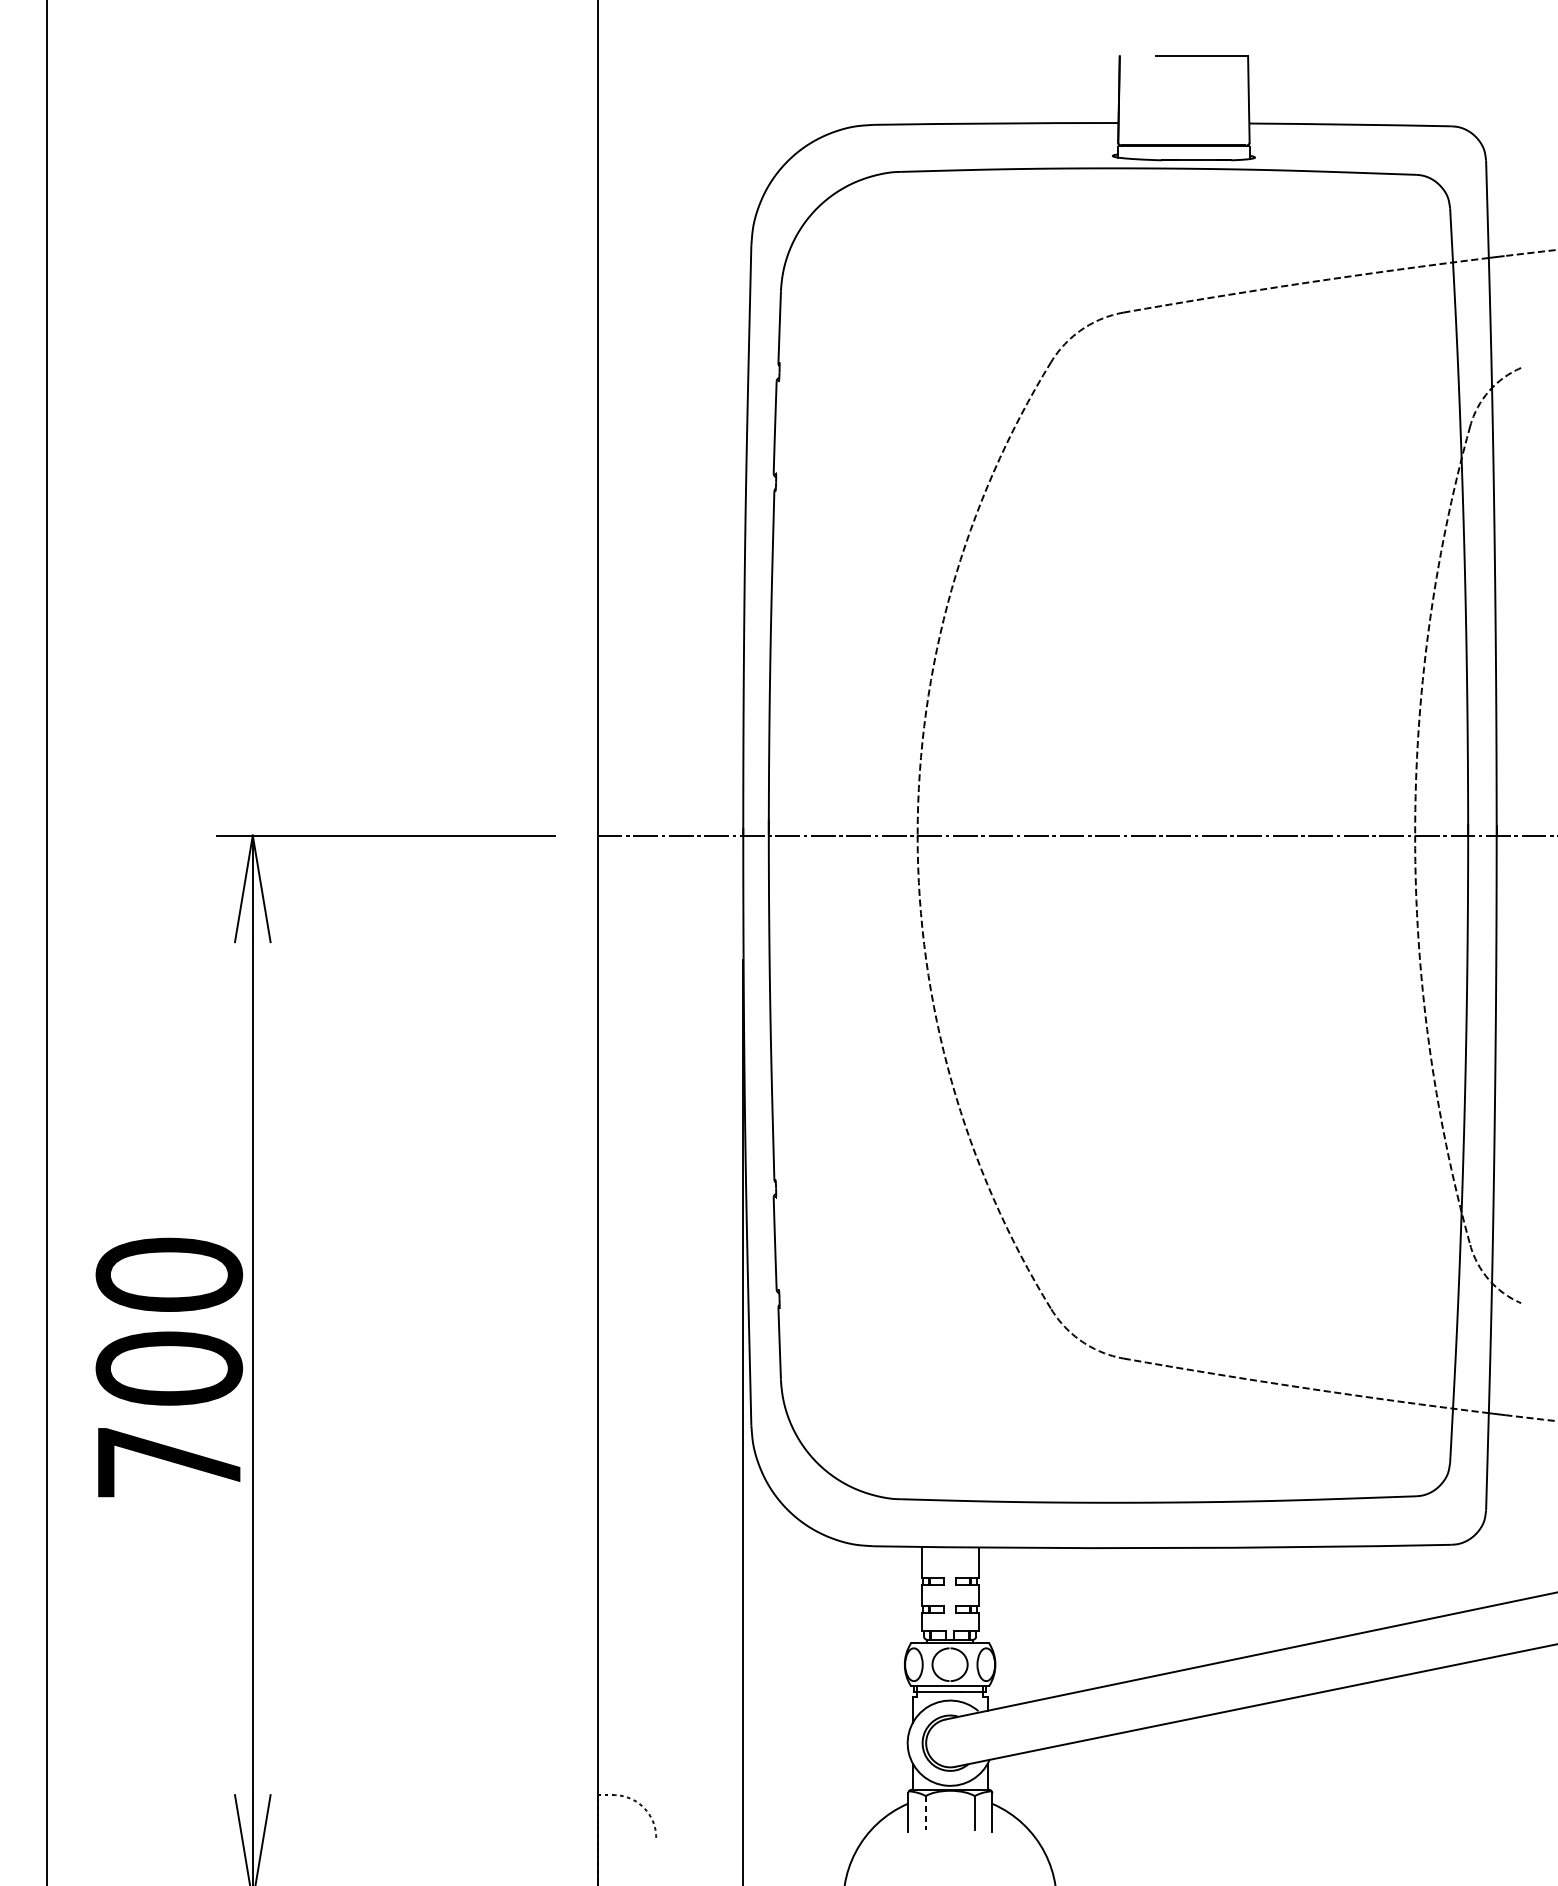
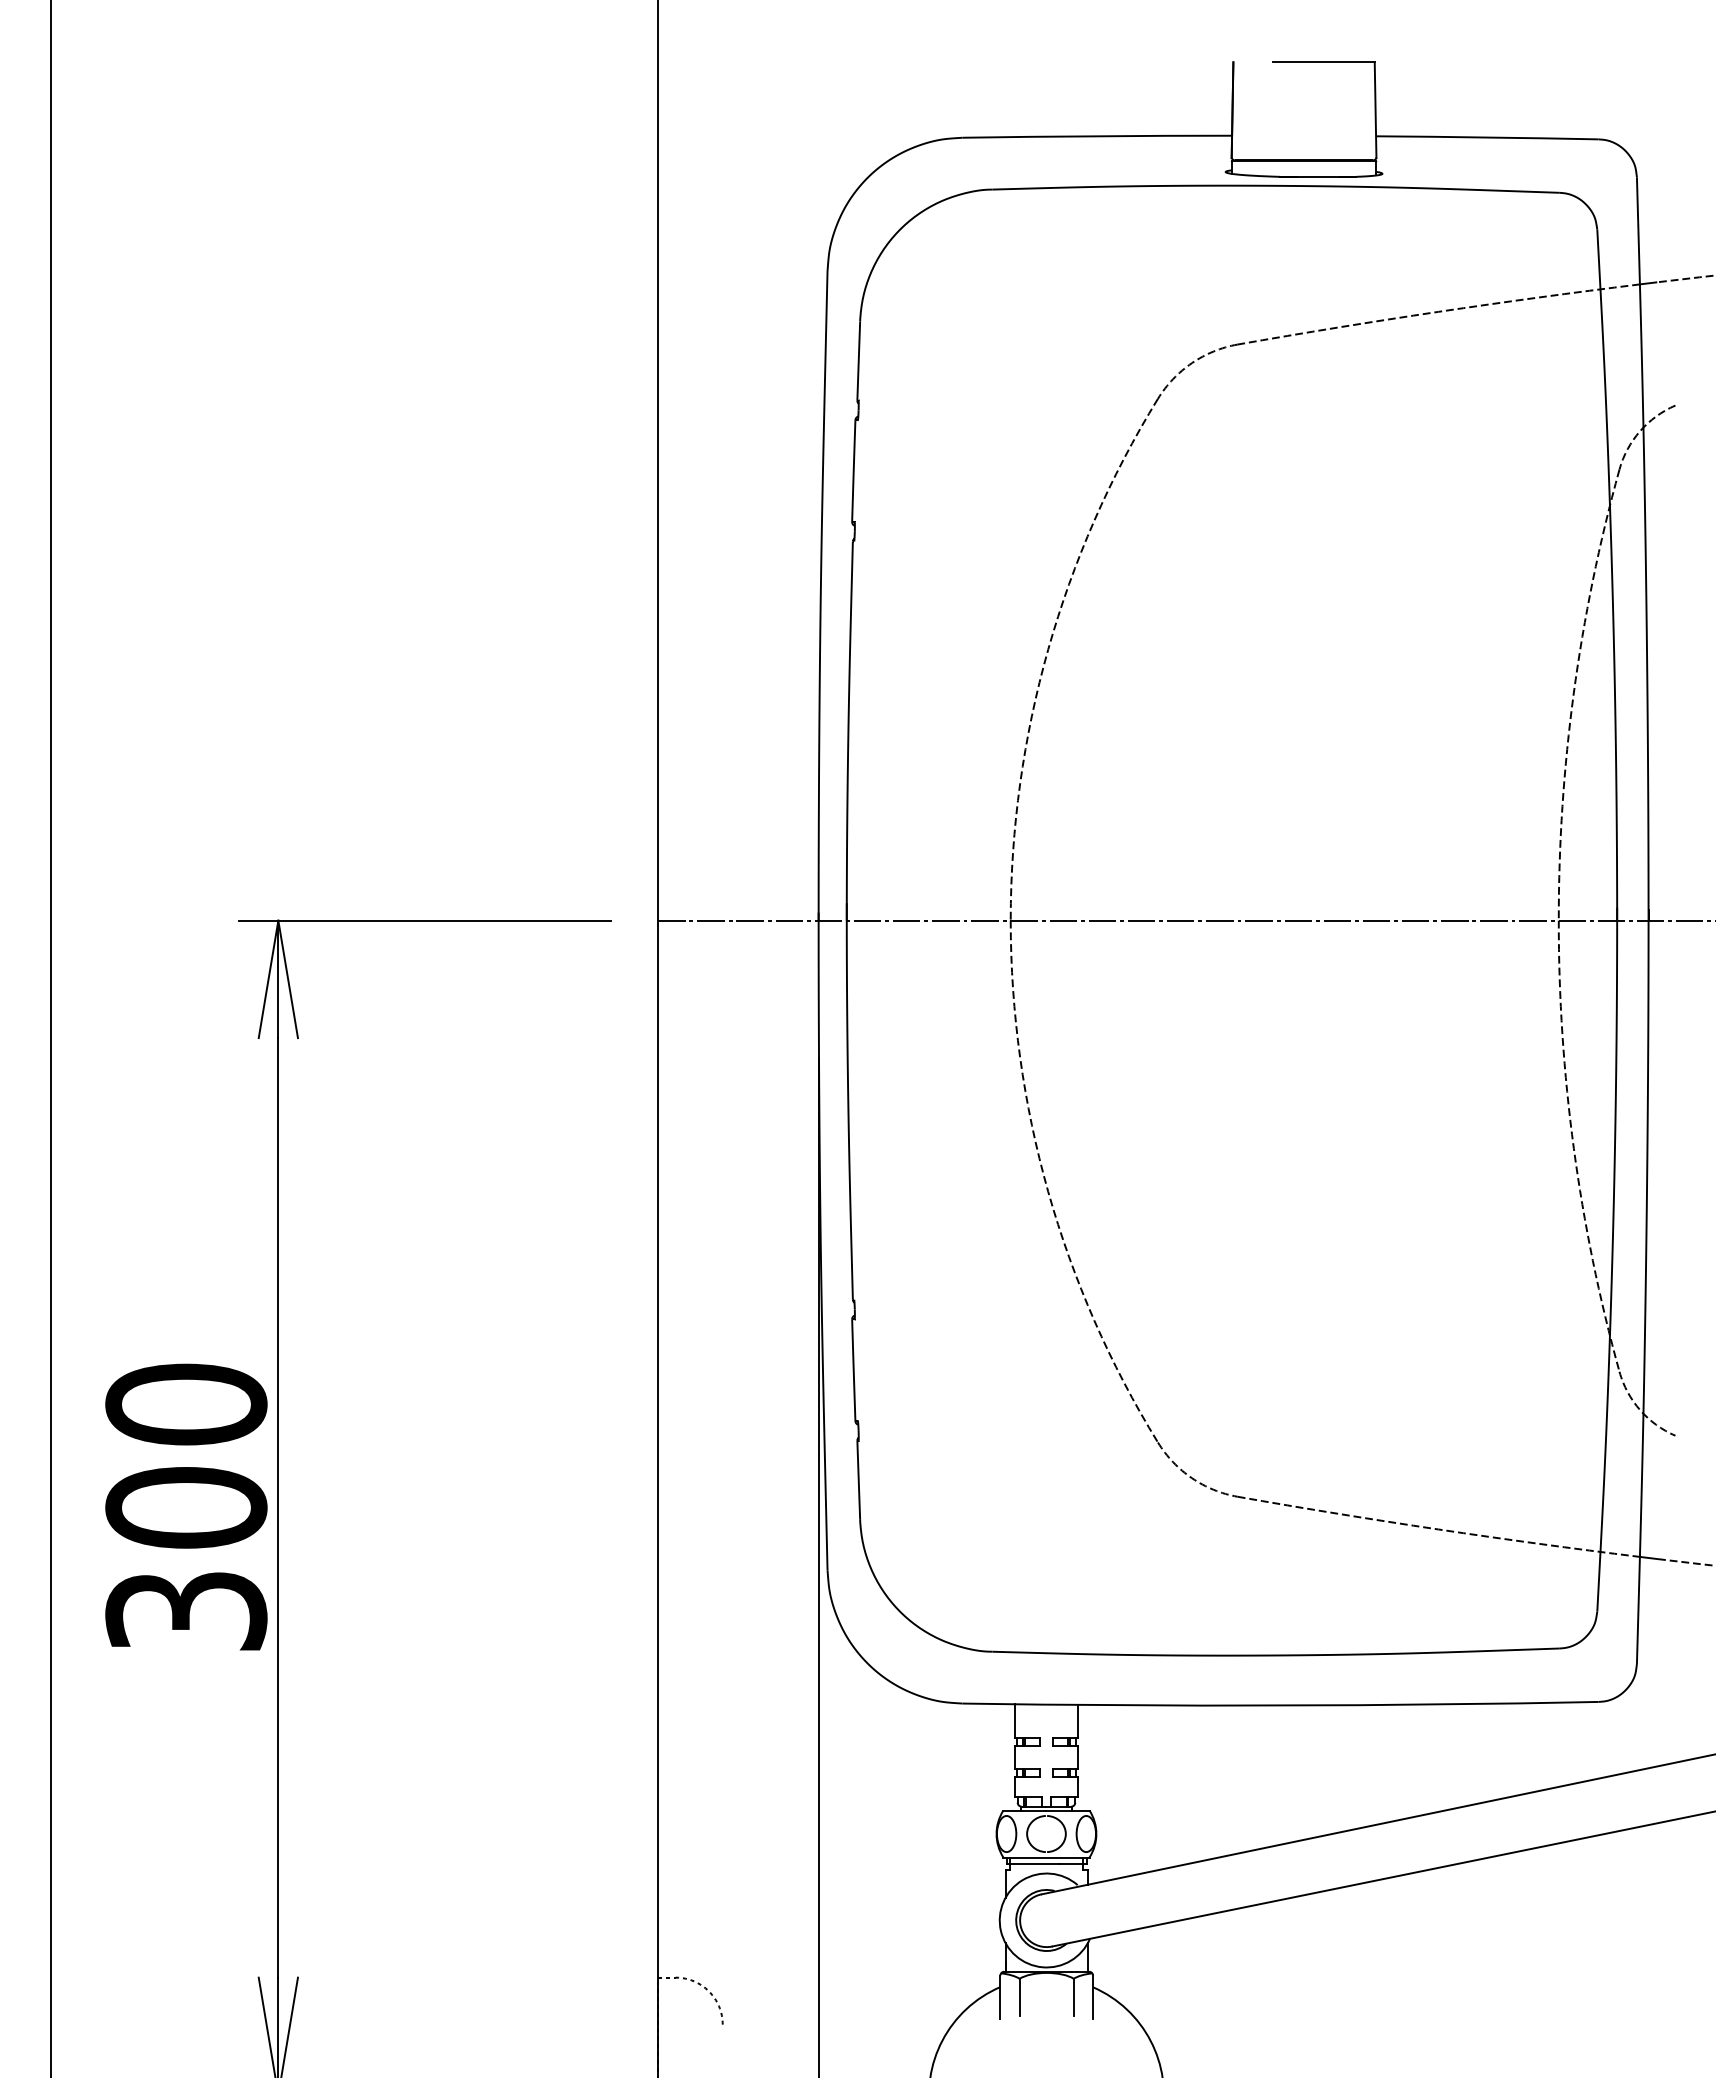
text: (169, 1462) -> (186, 1611), 700 -> 300
line: (925, 1813) -> (1019, 1997), dashed -> solid

